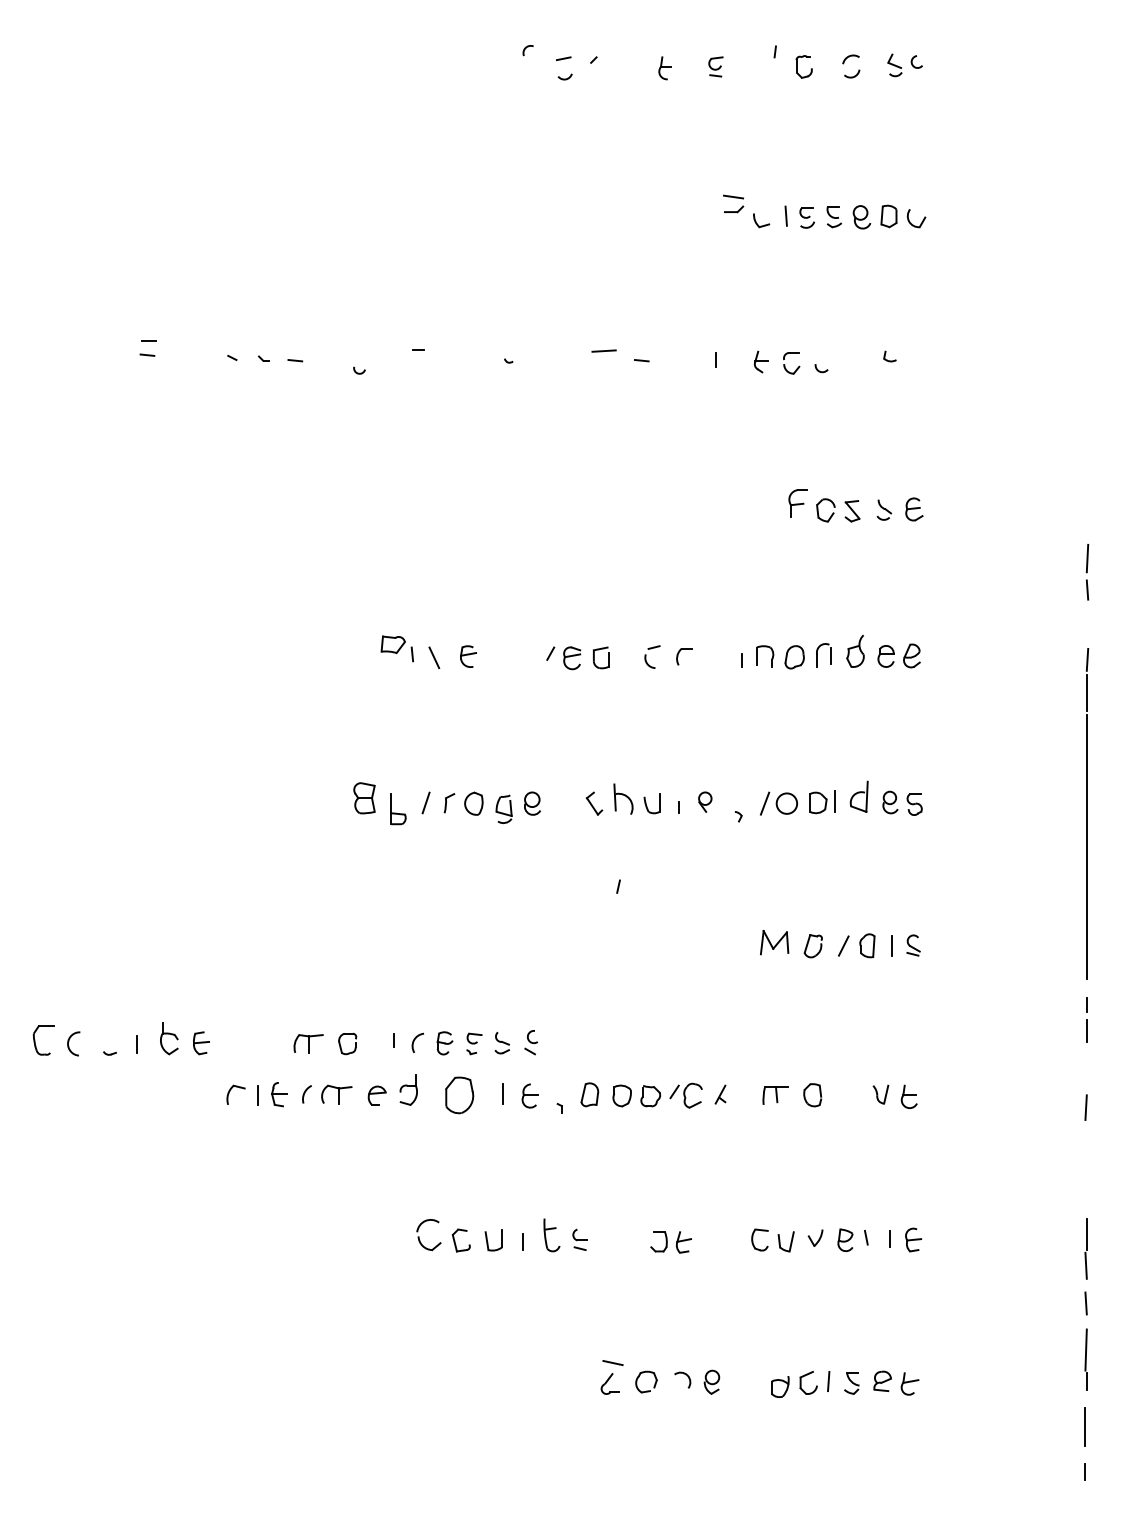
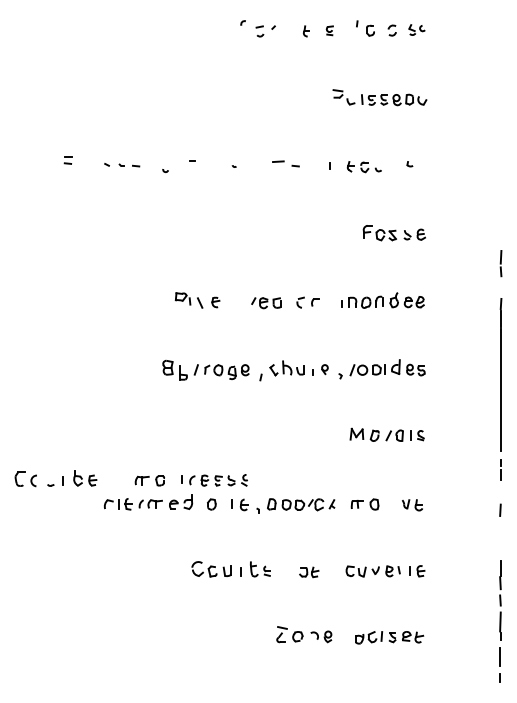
line: (617, 886) -> (260, 377), moved
part: (458, 1095) -> (211, 504), size x0.62

